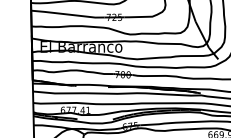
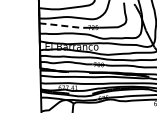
line: (68, 13) -> (63, 25), solid -> dashed

